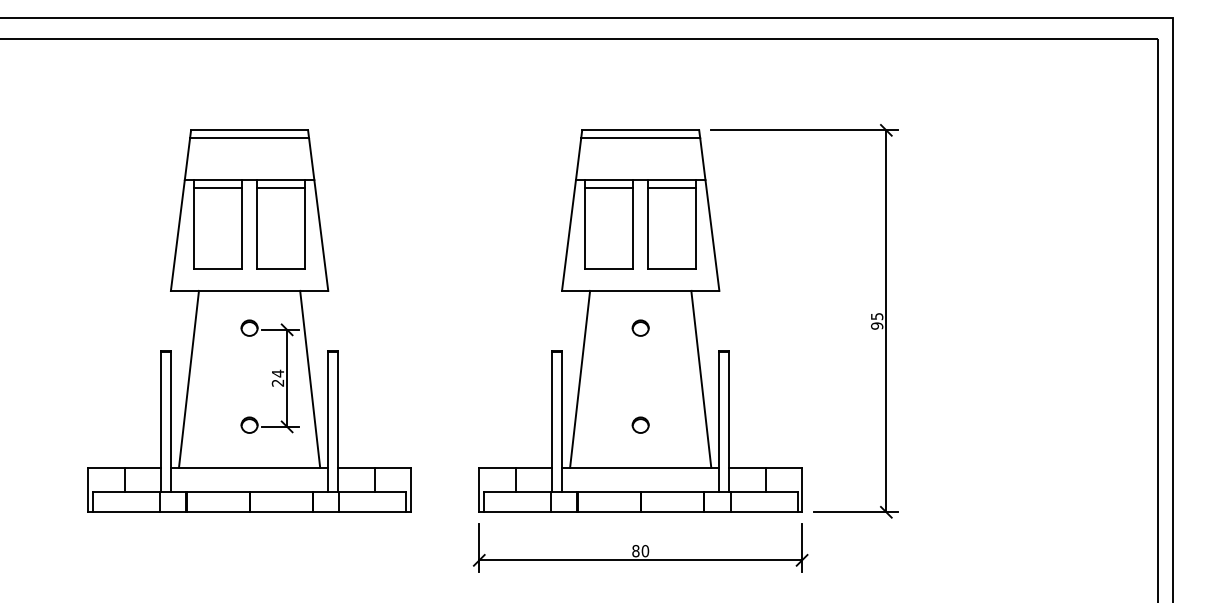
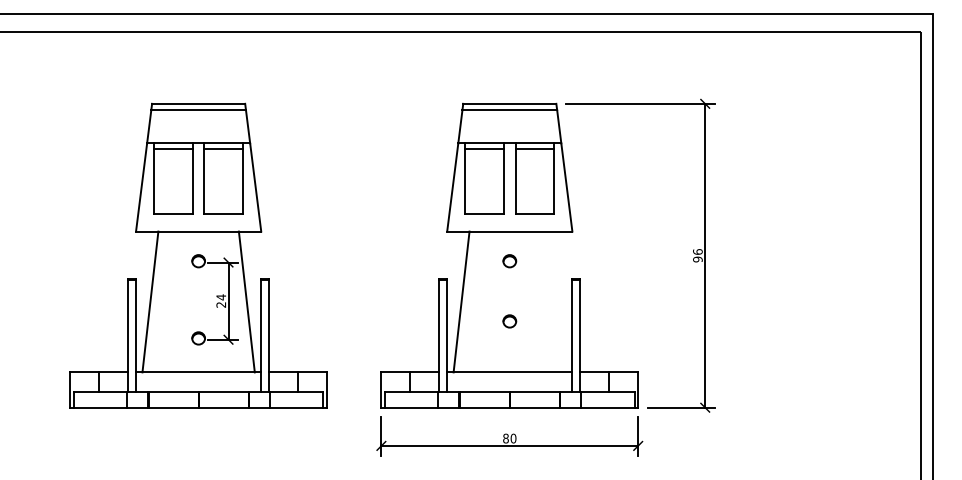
text: (876, 315) -> (697, 251), 95 -> 96
line: (700, 378) -> (557, 301), removed
part: (640, 425) -> (509, 321), moved

